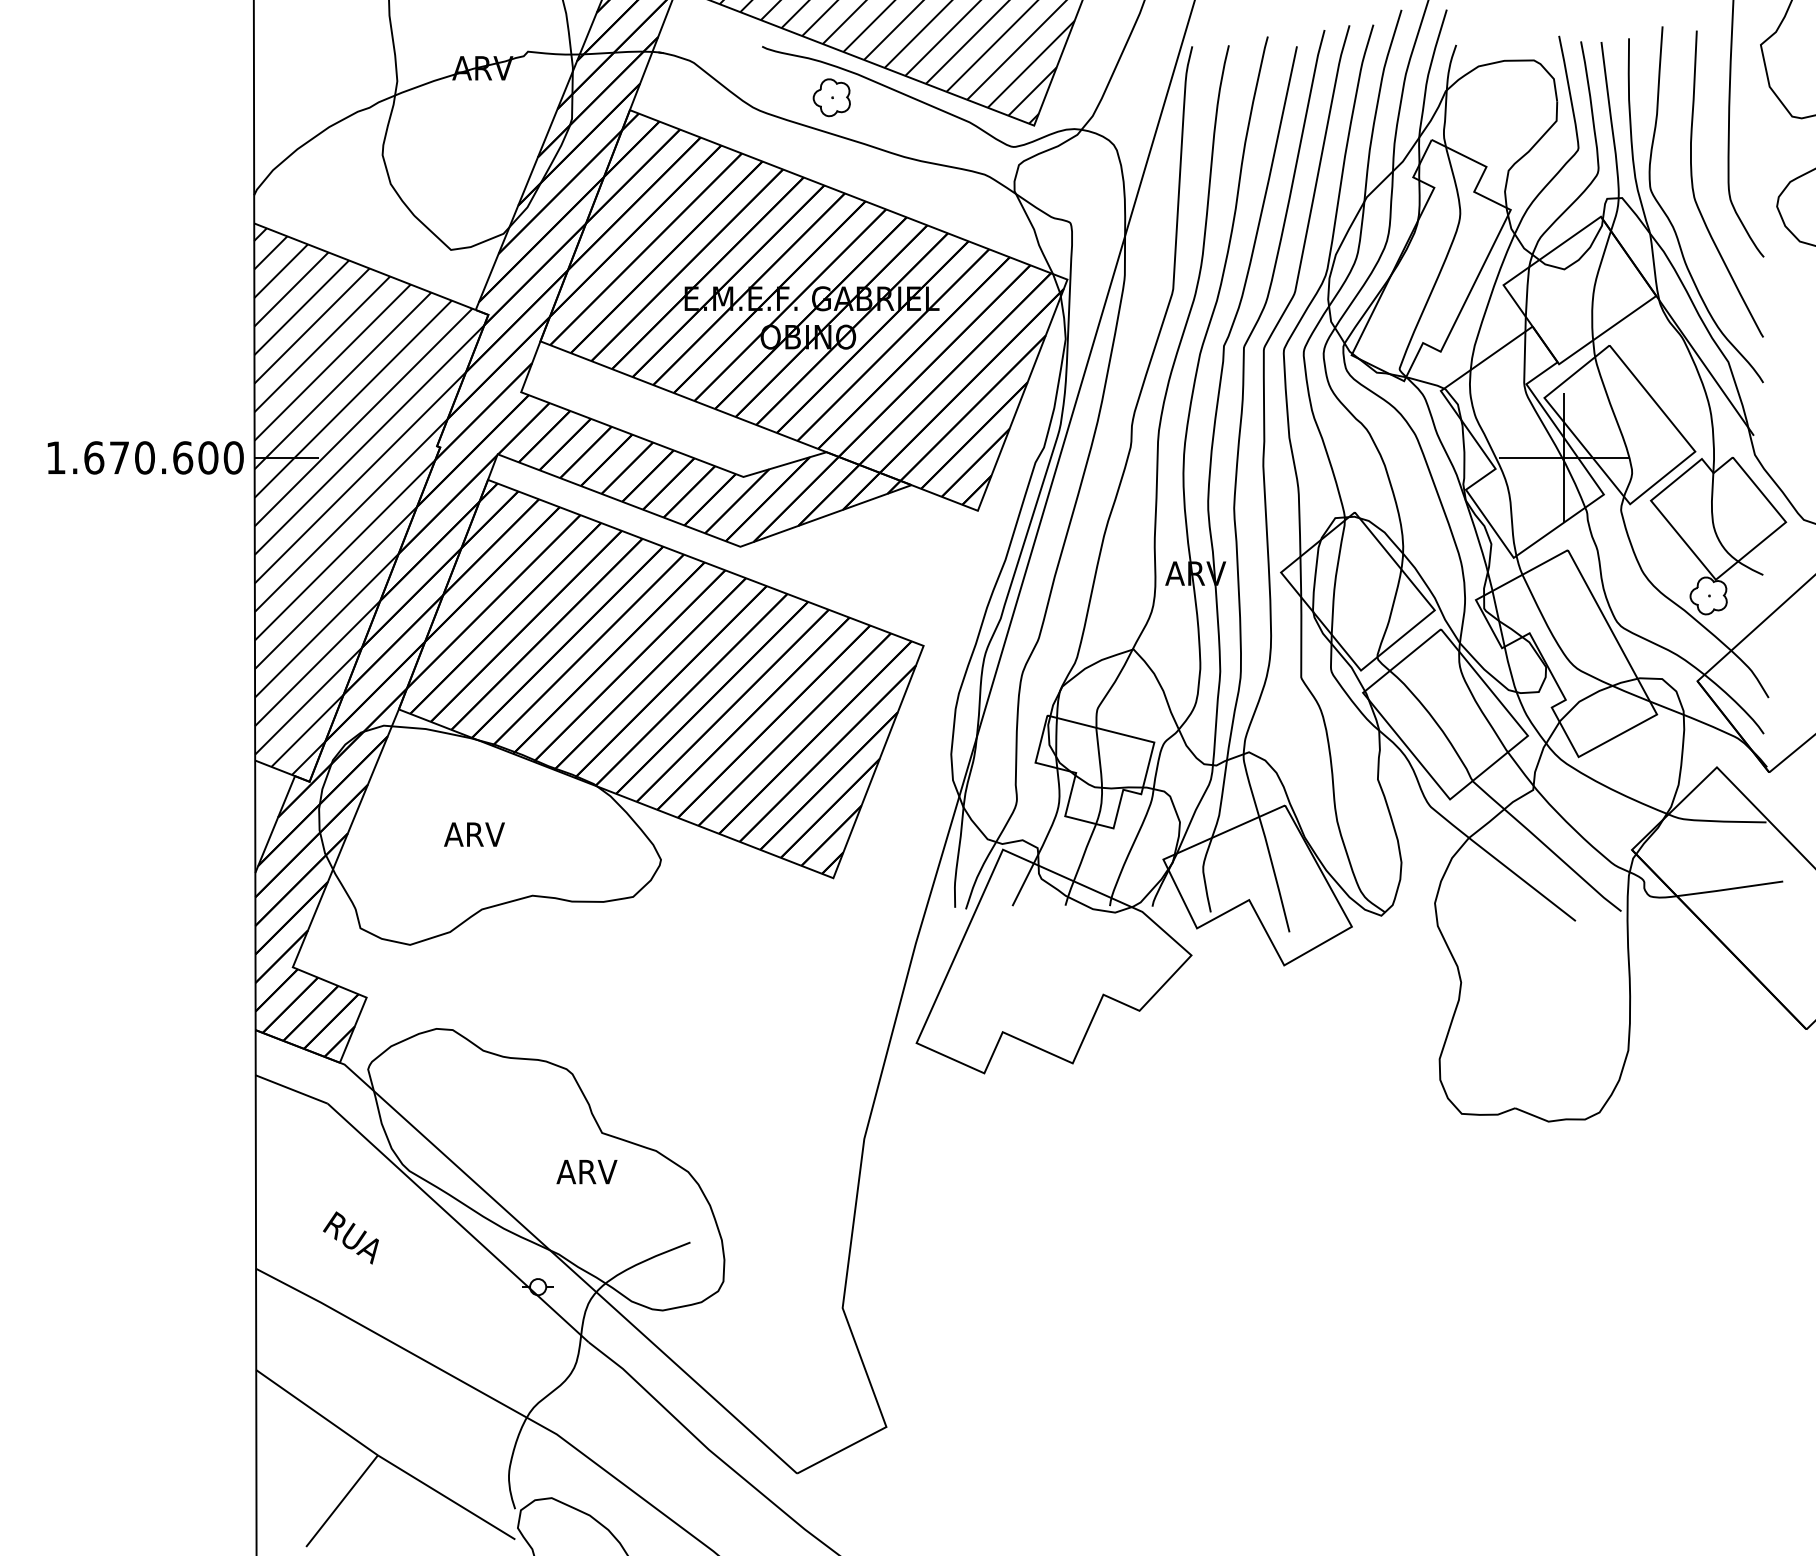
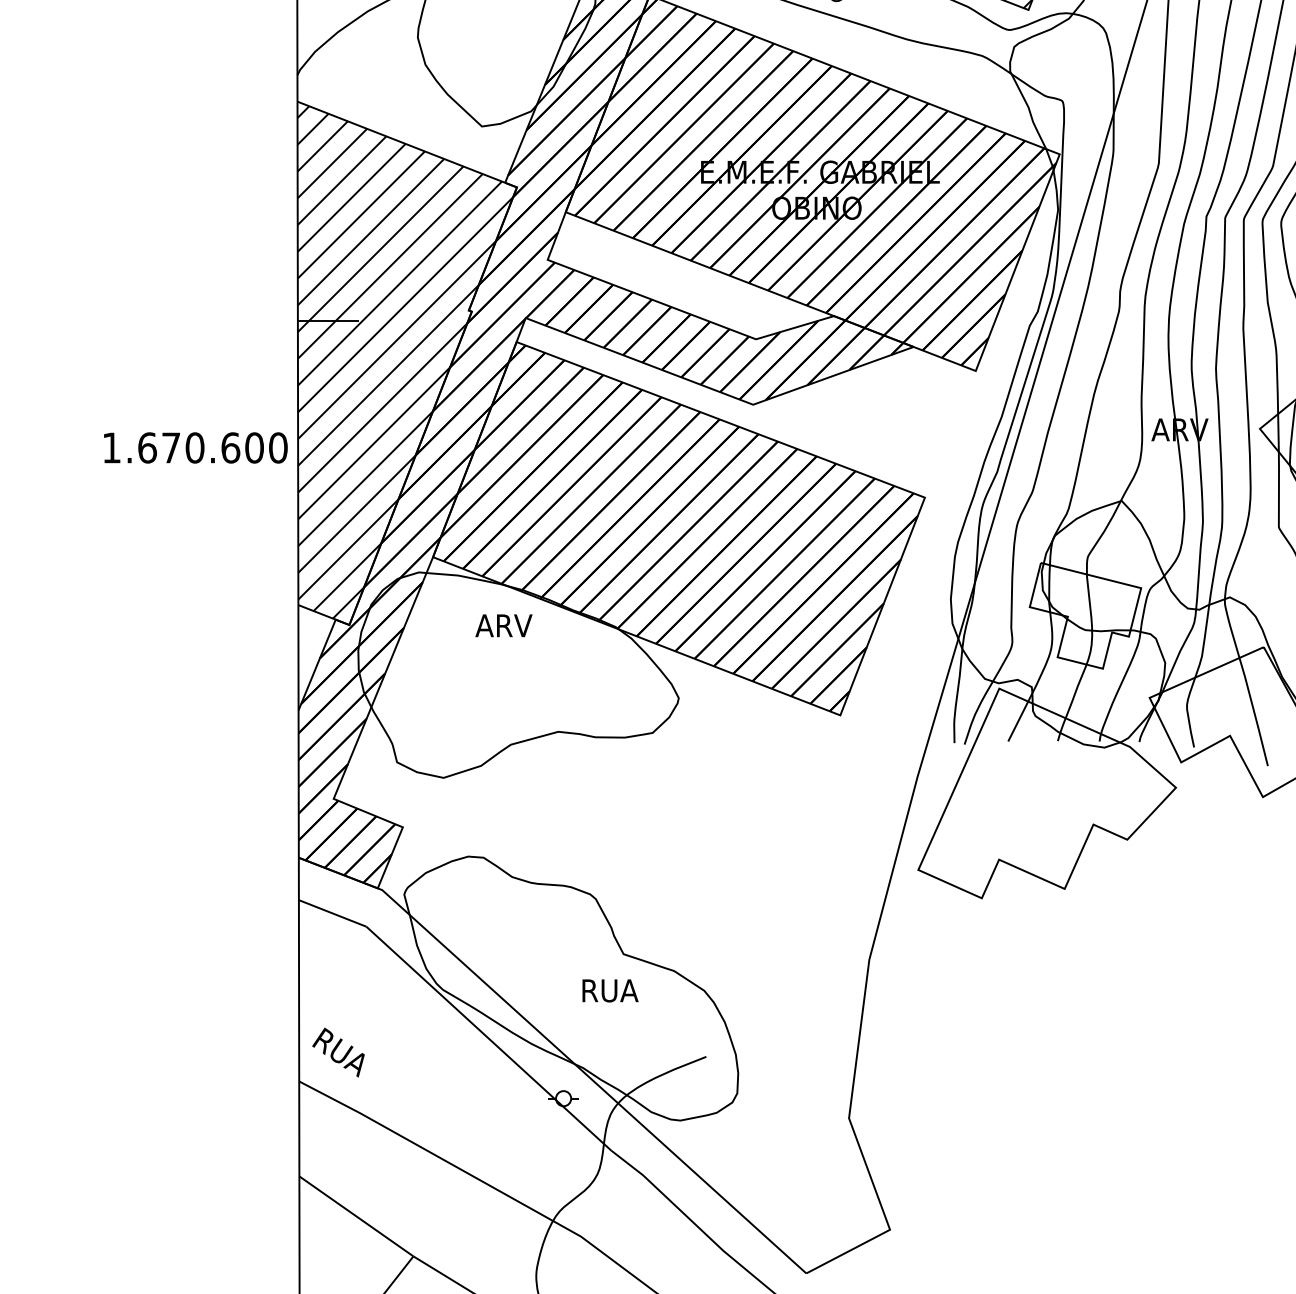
text: (145, 457) -> (195, 447), moved
text: (474, 834) -> (503, 625), moved
text: (587, 1171) -> (609, 990), ARV -> RUA
text: (350, 1237) -> (338, 1052), moved

